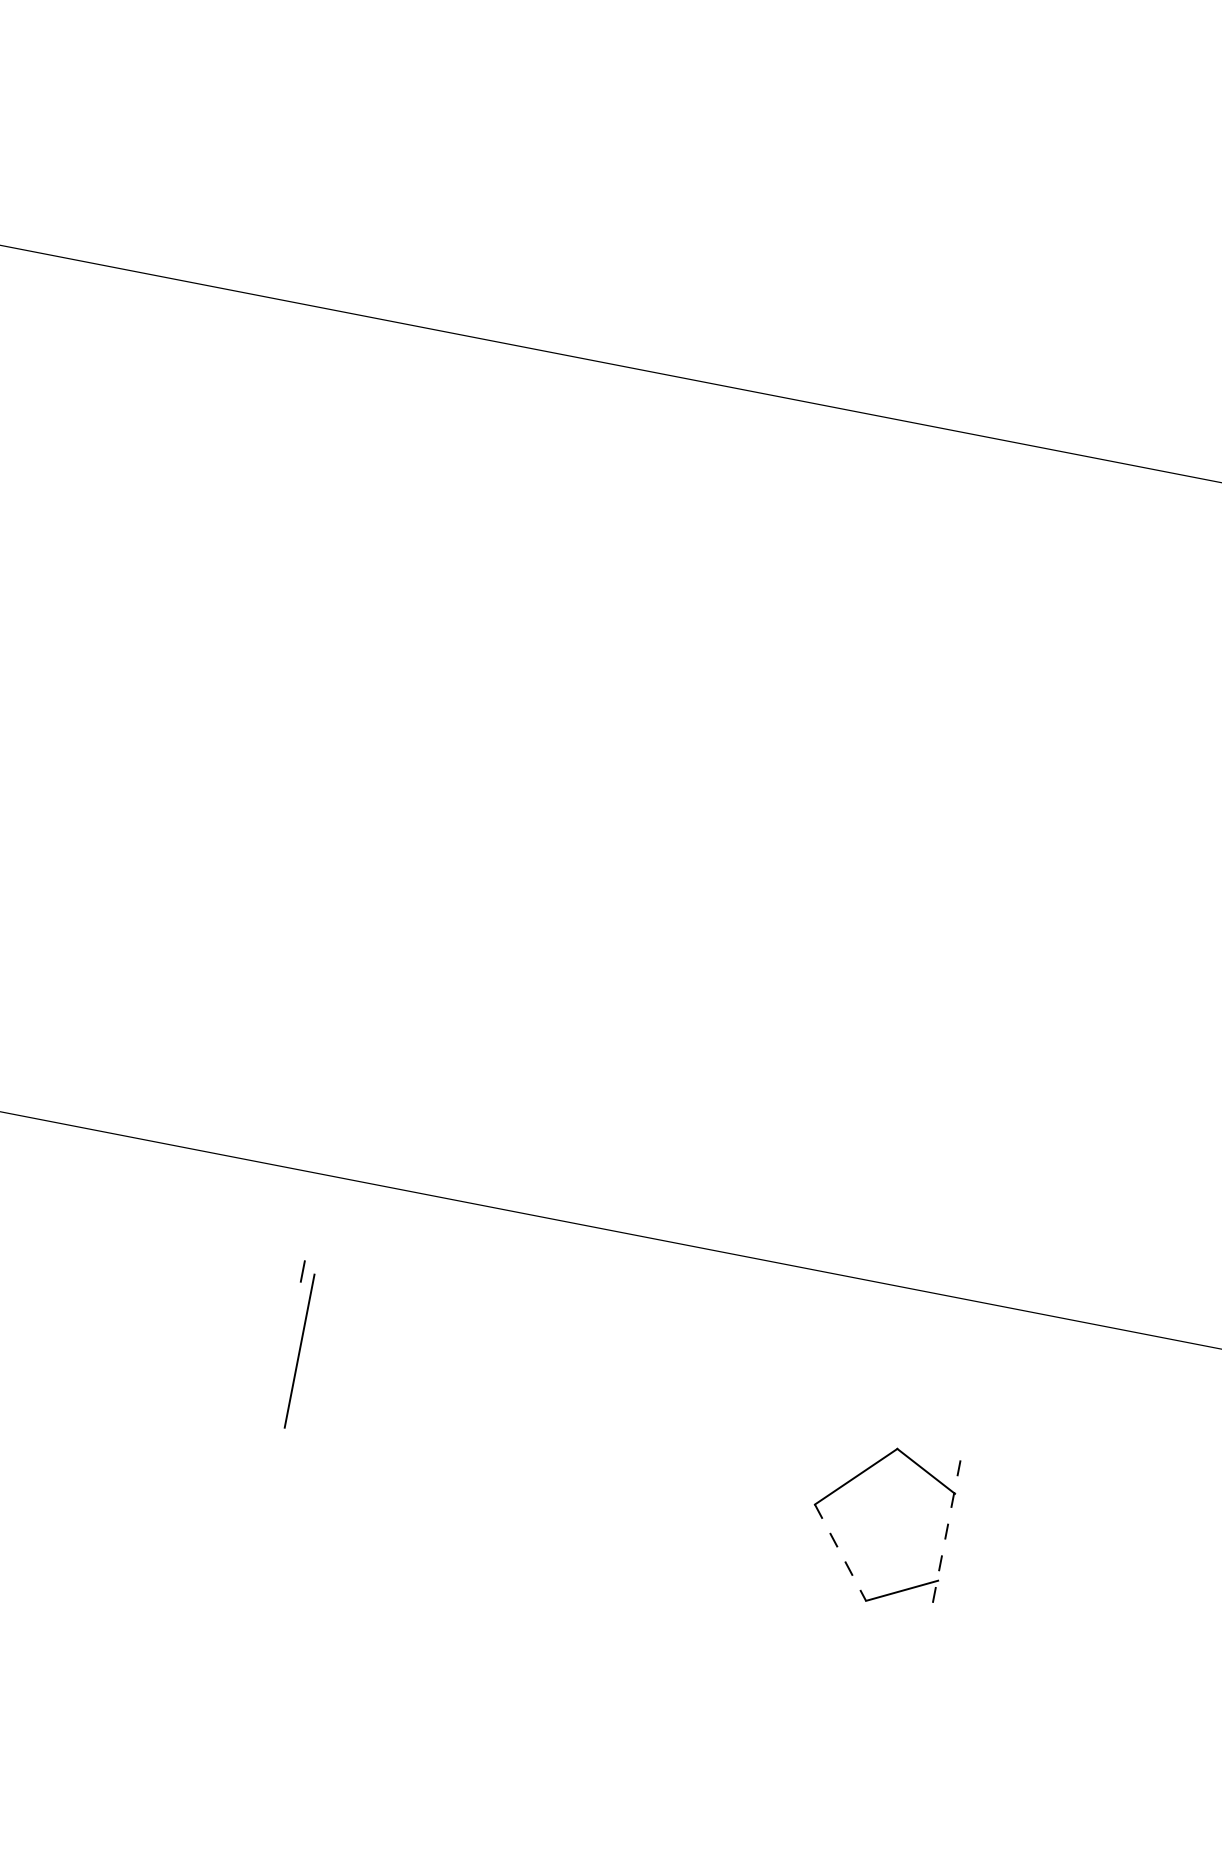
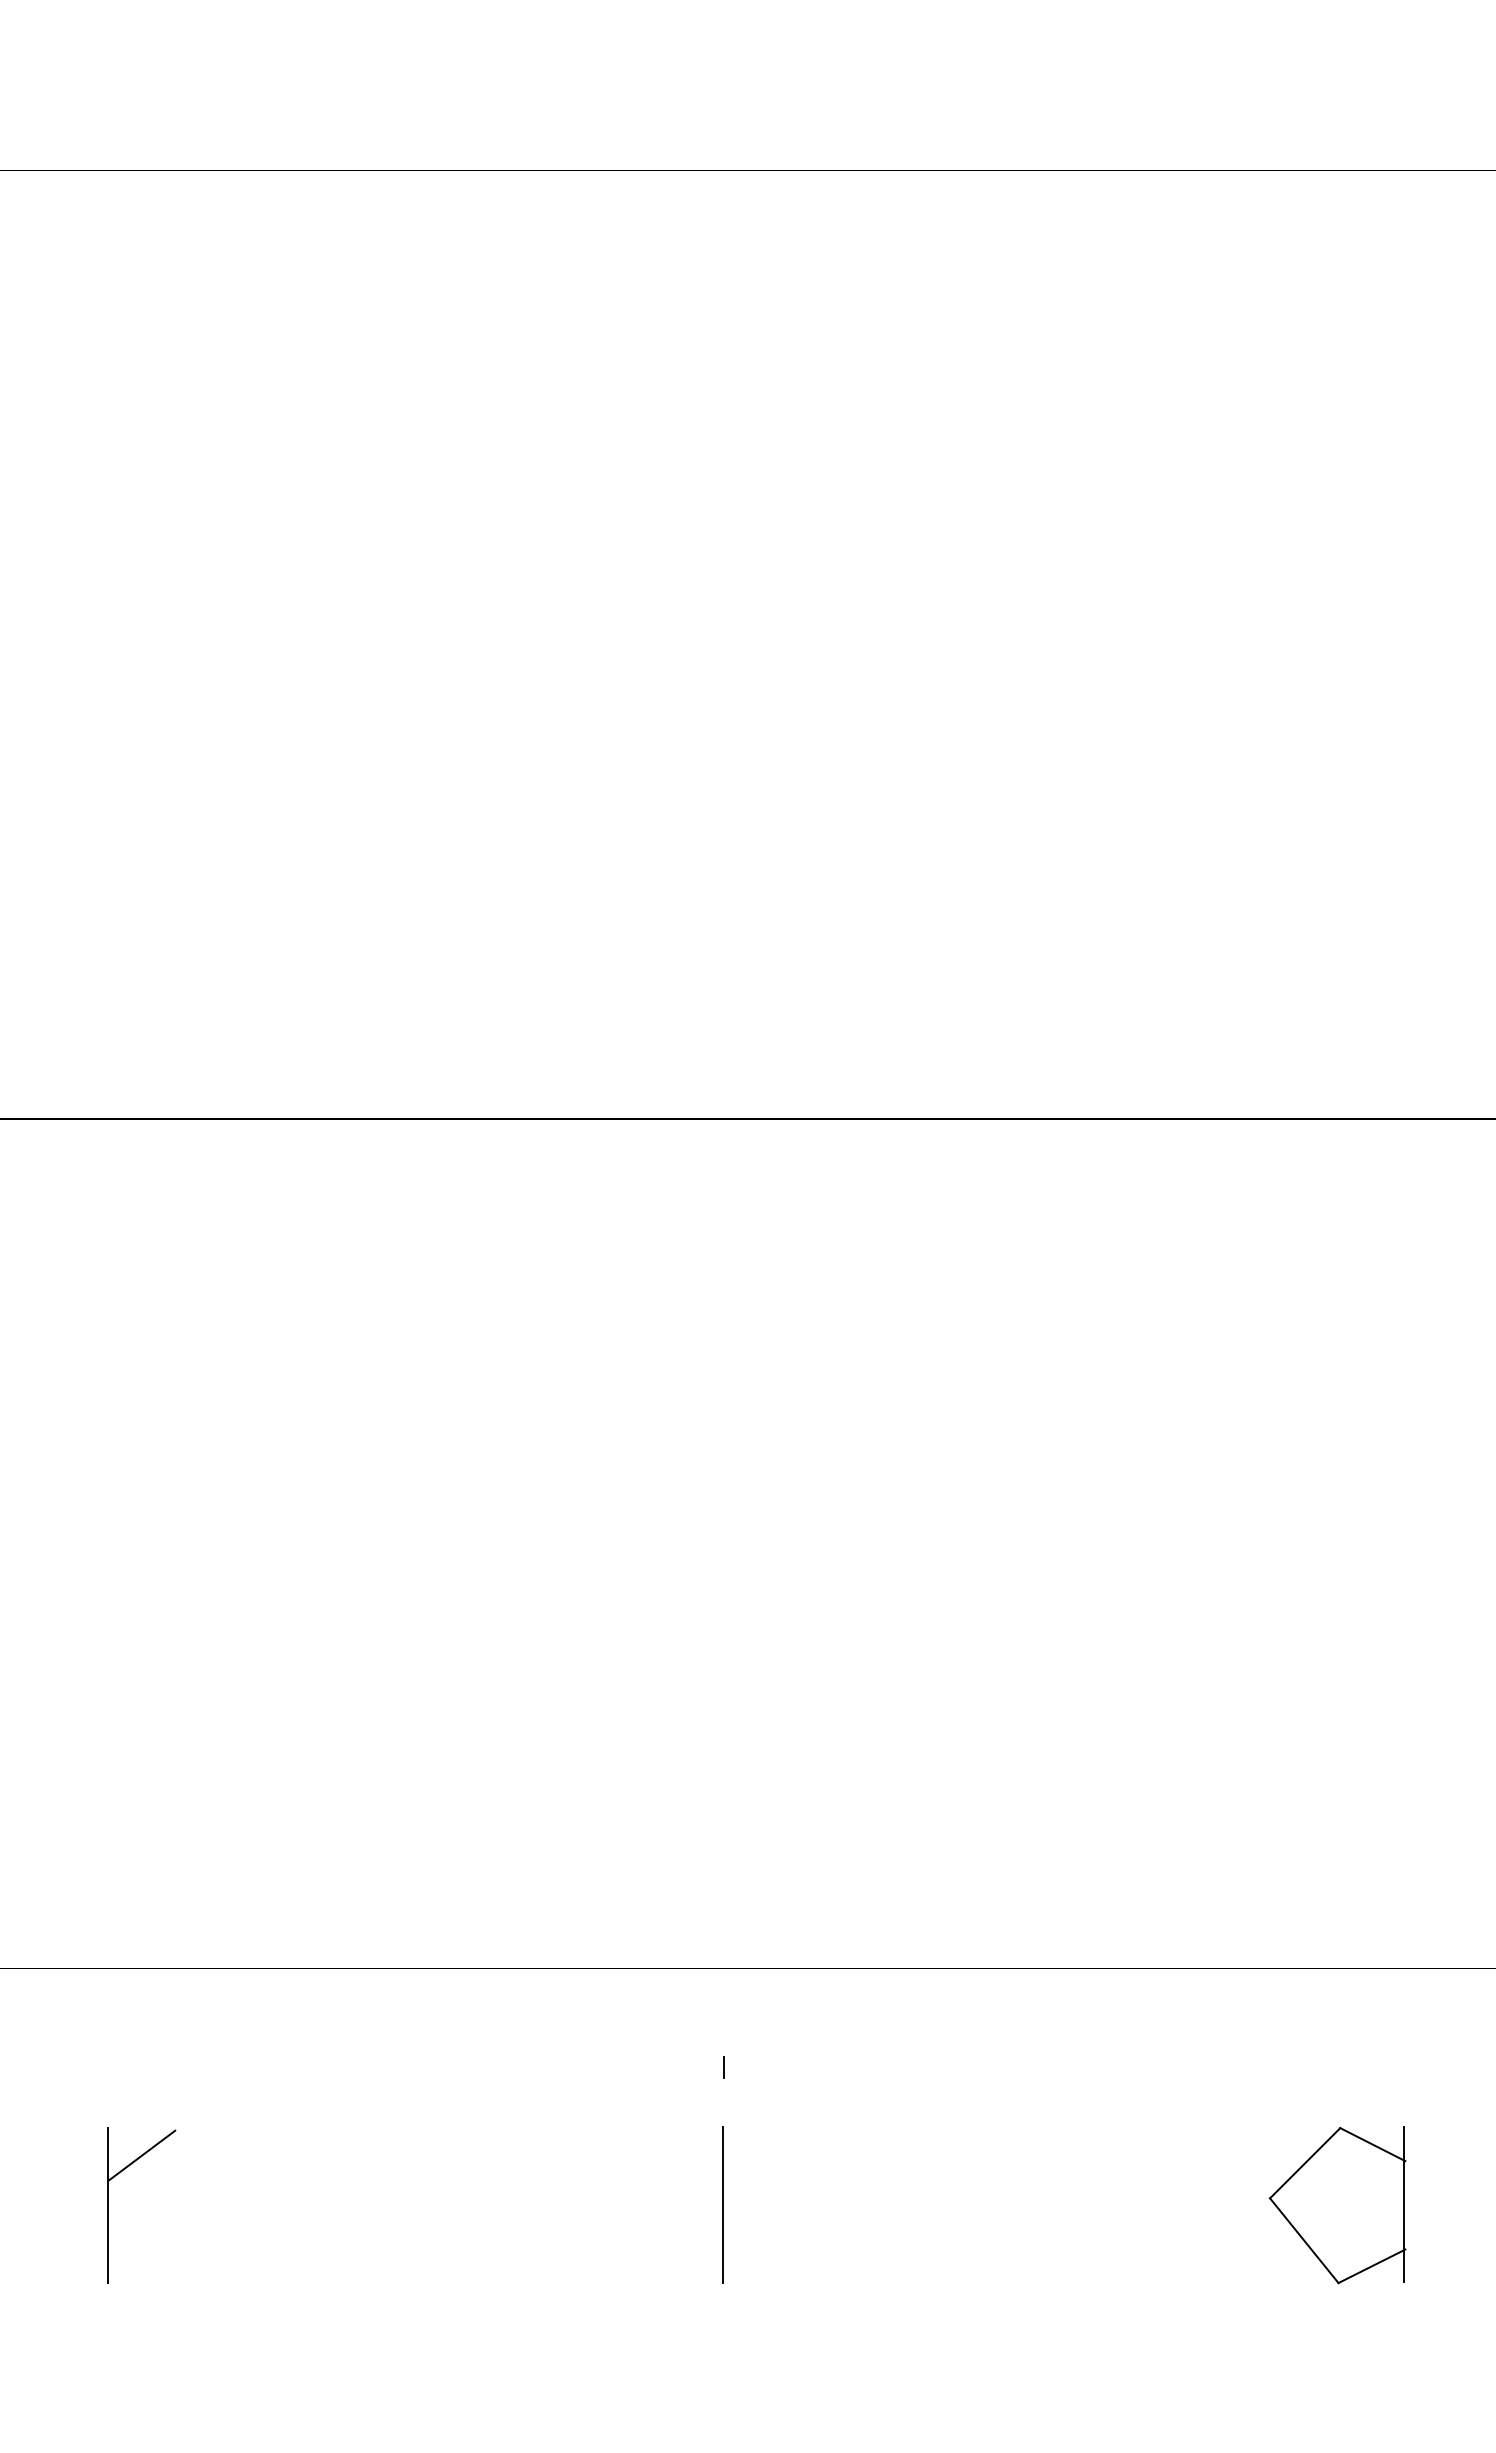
line: (299, 1350) -> (722, 2204), moved
line: (945, 1536) -> (1404, 2204), dashed -> solid
line: (840, 1553) -> (1304, 2241), dashed -> solid

